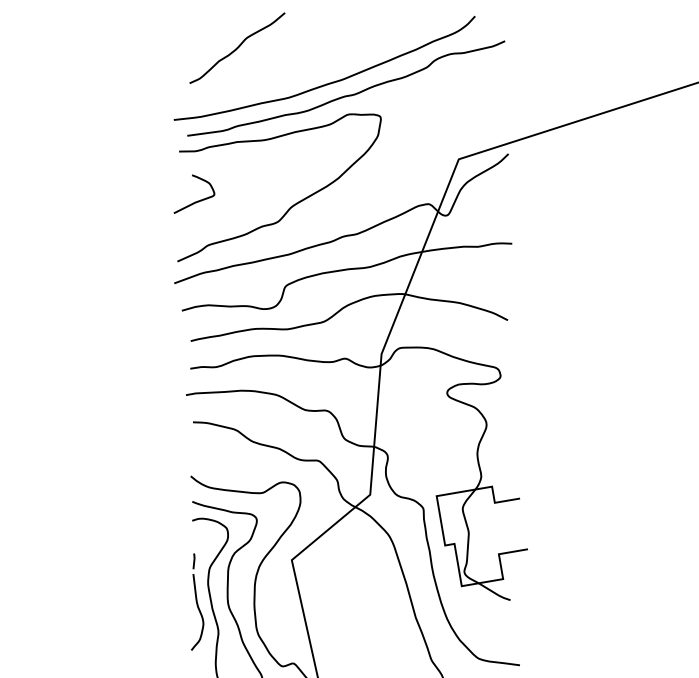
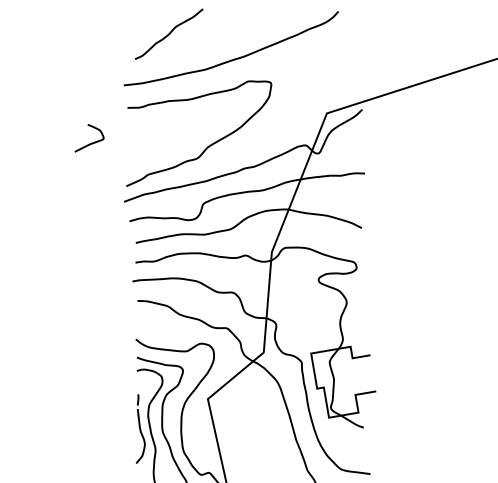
curve: (345, 94) -> (246, 67), removed
curve: (197, 200) -> (91, 142), moved

